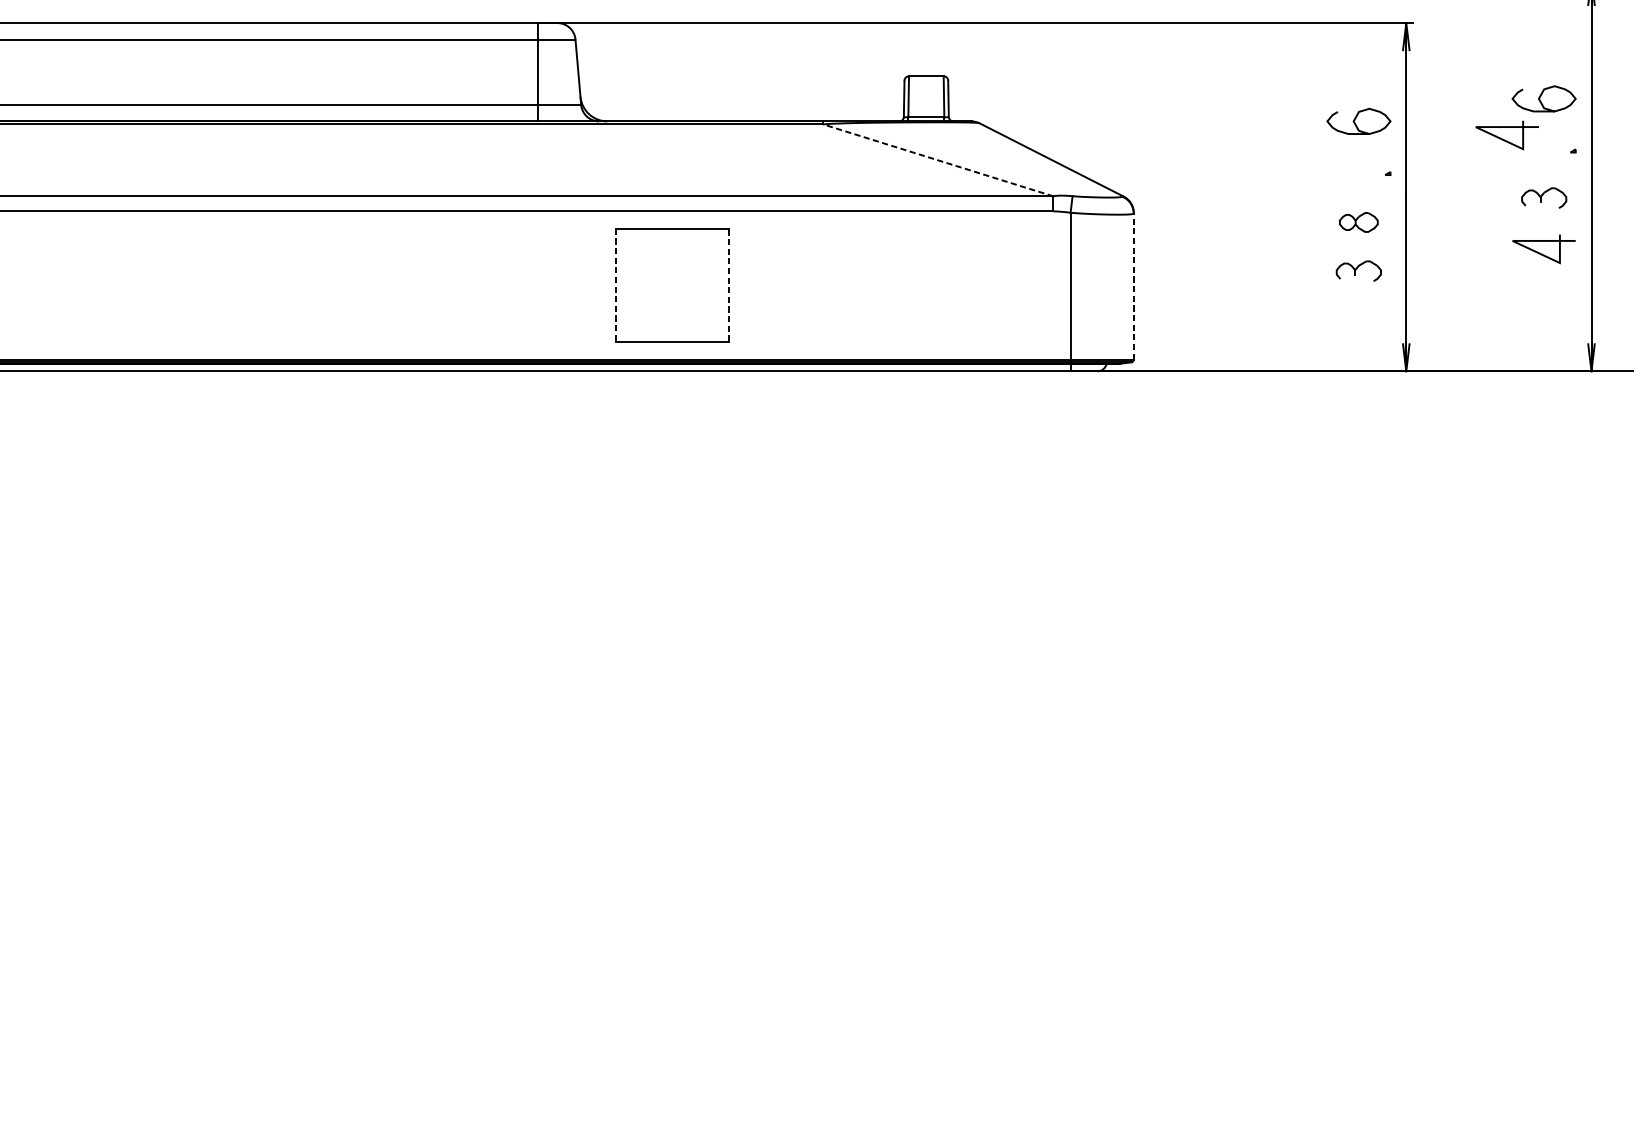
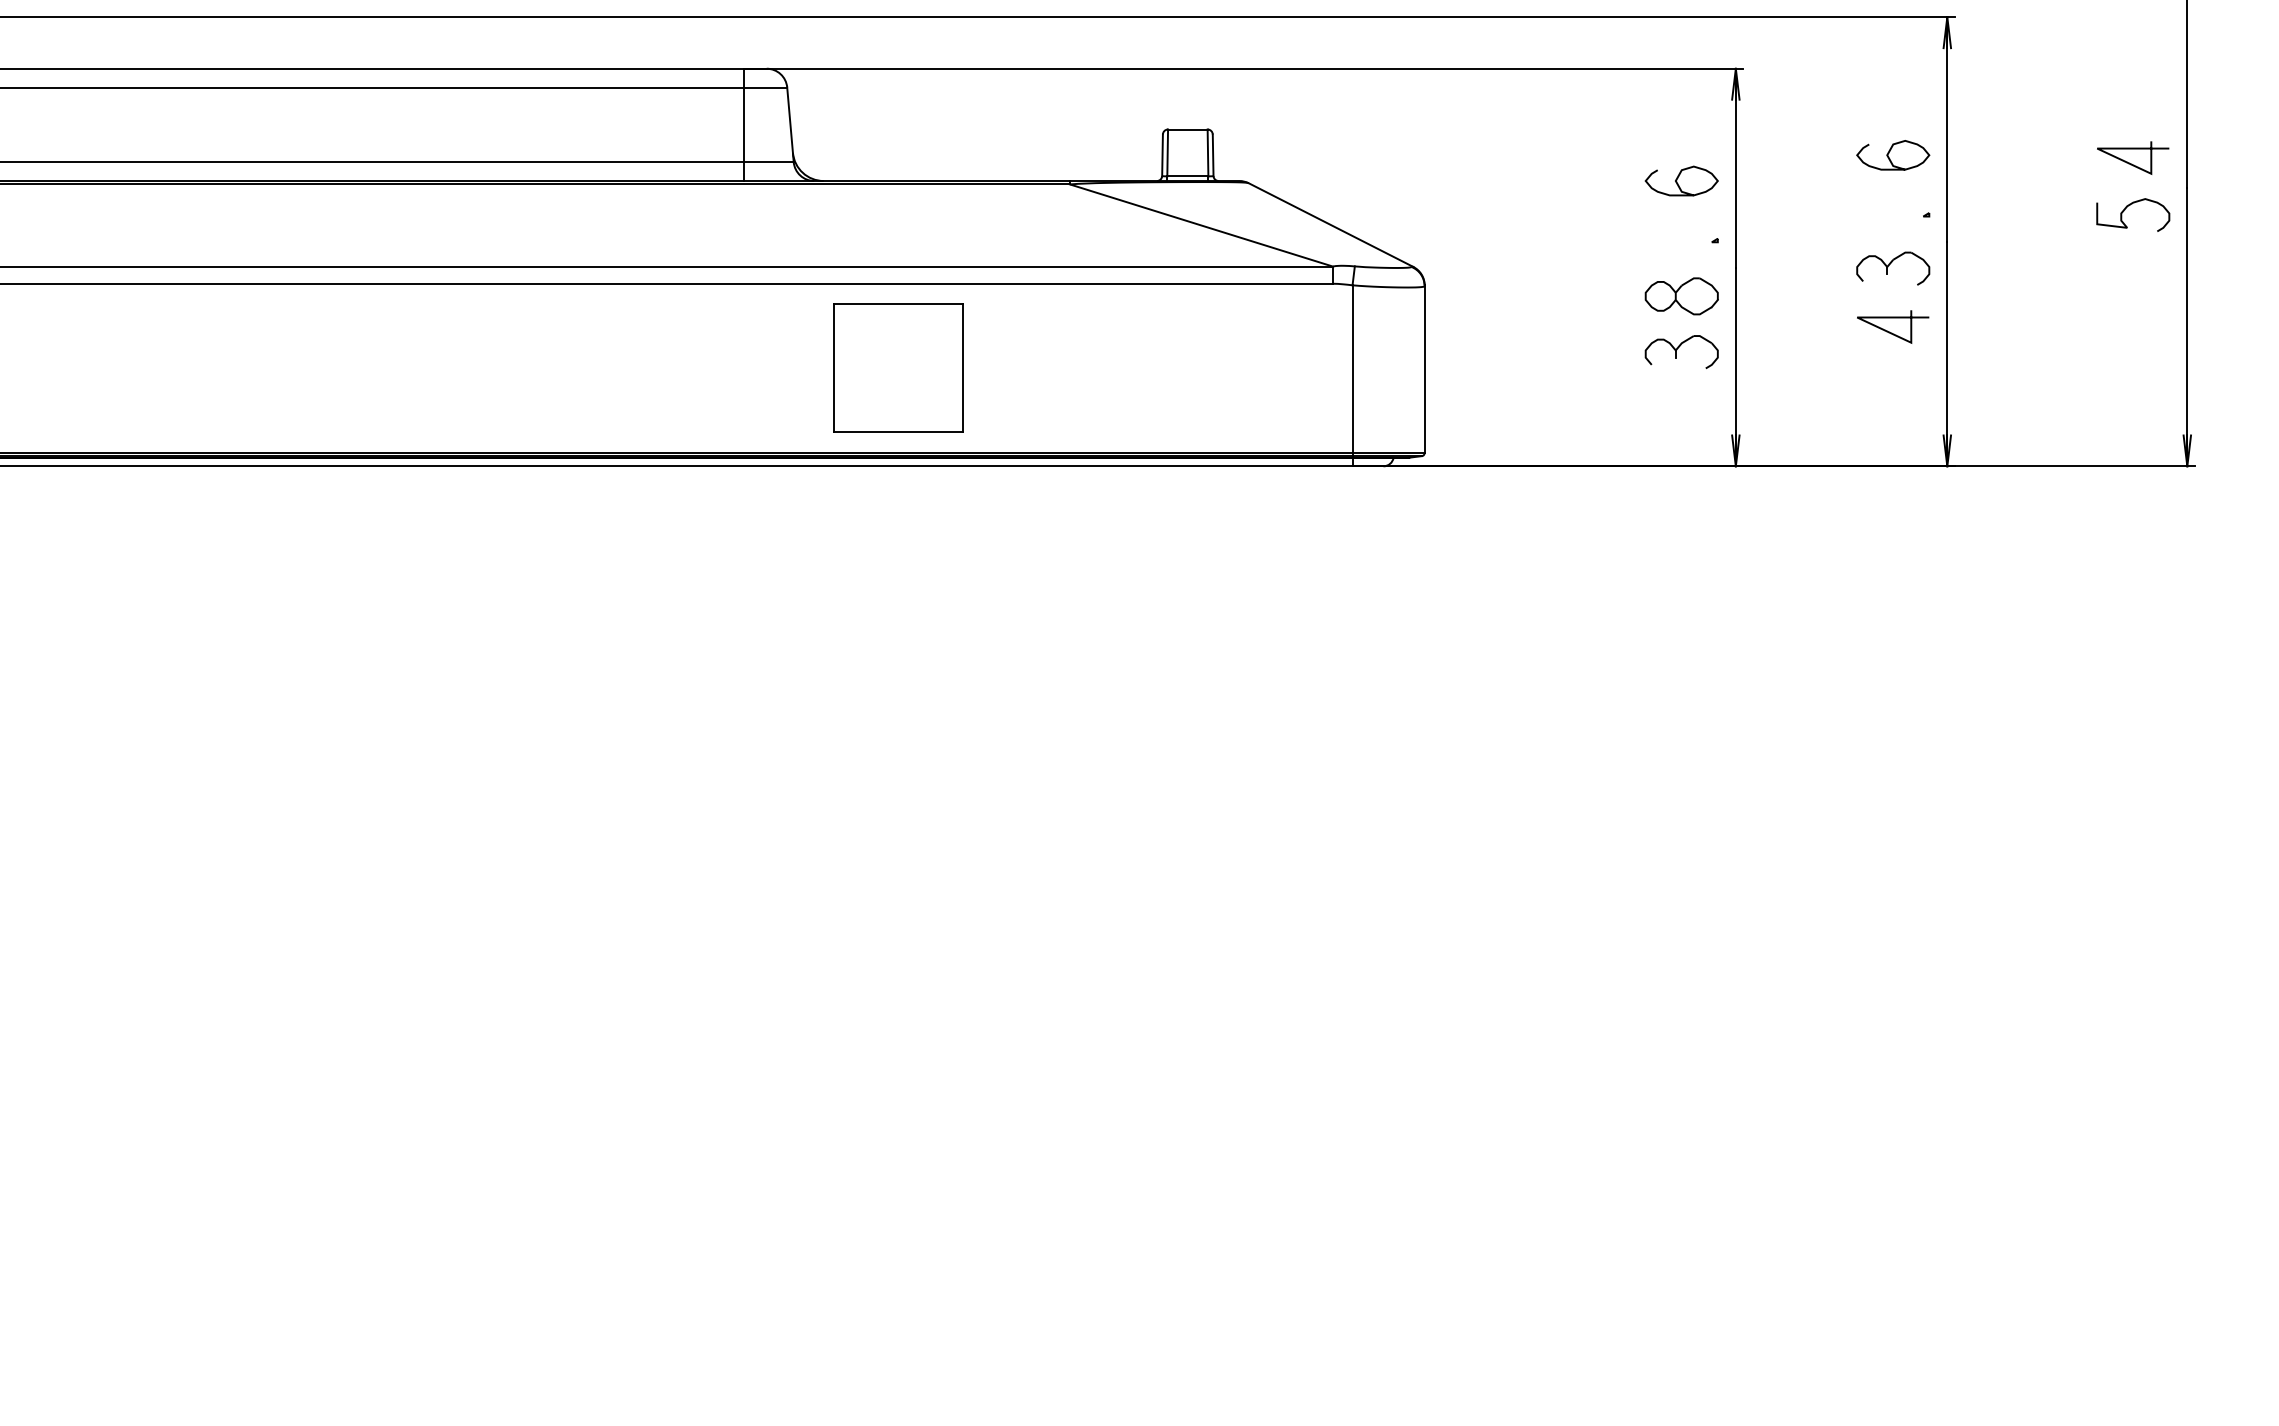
line: (1506, 140) -> (1850, 202), removed
line: (938, 160) -> (1201, 225), dashed -> solid
part: (1544, 198) -> (1893, 268), size x1.43
part: (1358, 222) -> (1681, 296), size x1.67
part: (1358, 270) -> (1681, 351), size x1.43
line: (728, 284) -> (962, 367), dashed -> solid
line: (616, 285) -> (834, 368), dashed -> solid
line: (1133, 286) -> (1424, 369), dashed -> solid

